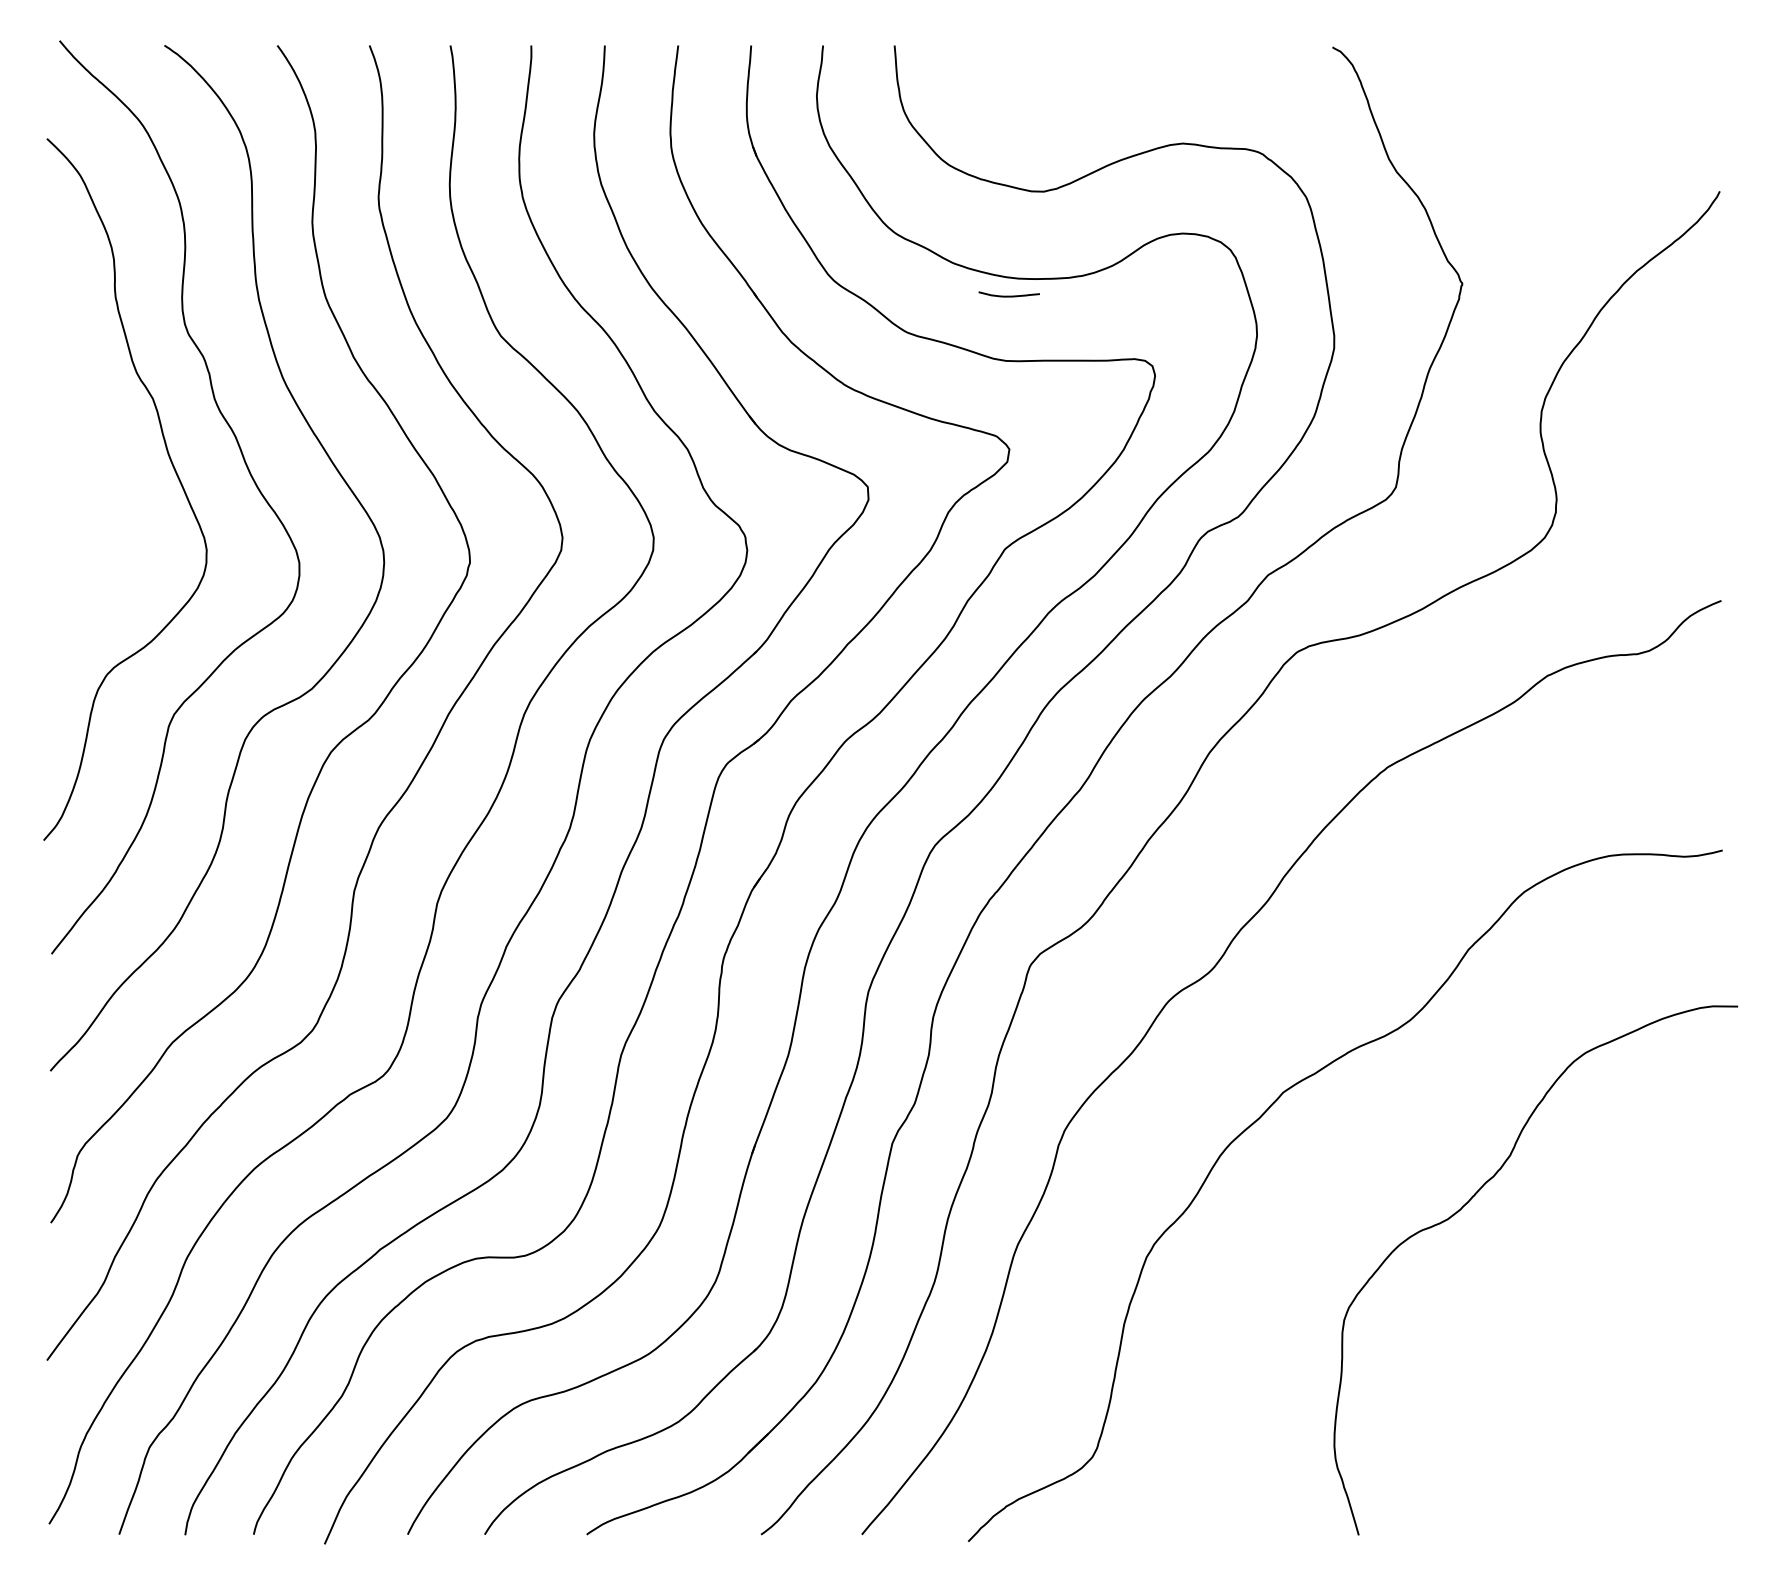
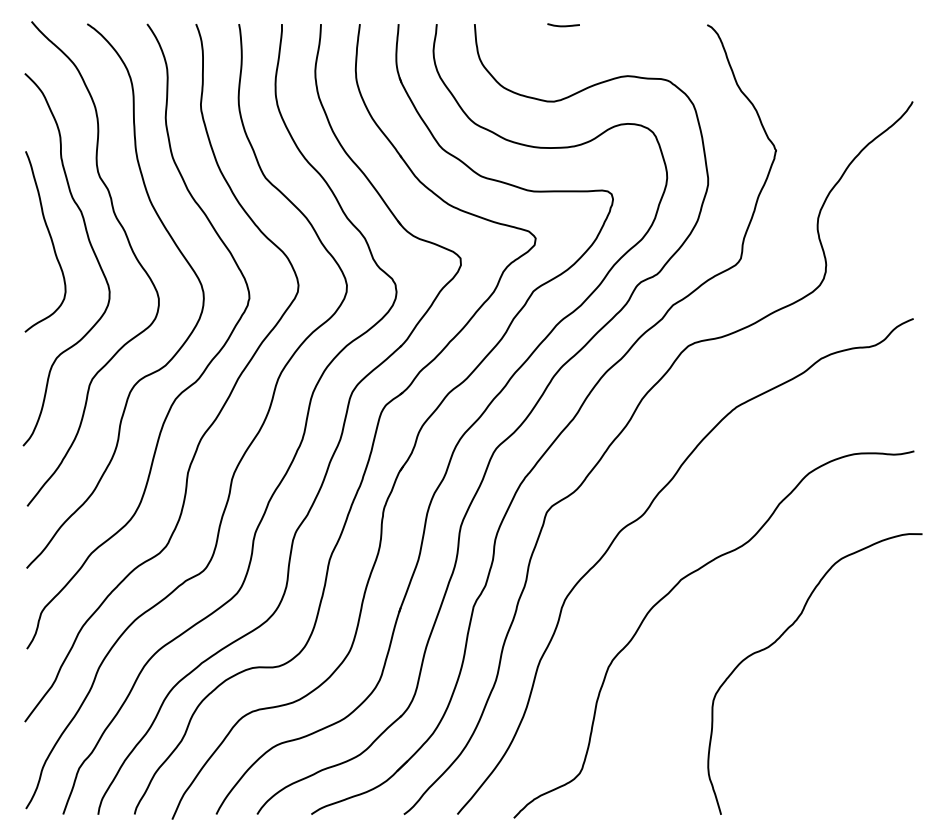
curve: (1008, 295) -> (563, 25), moved
curve: (95, 451) -> (50, 239), added

